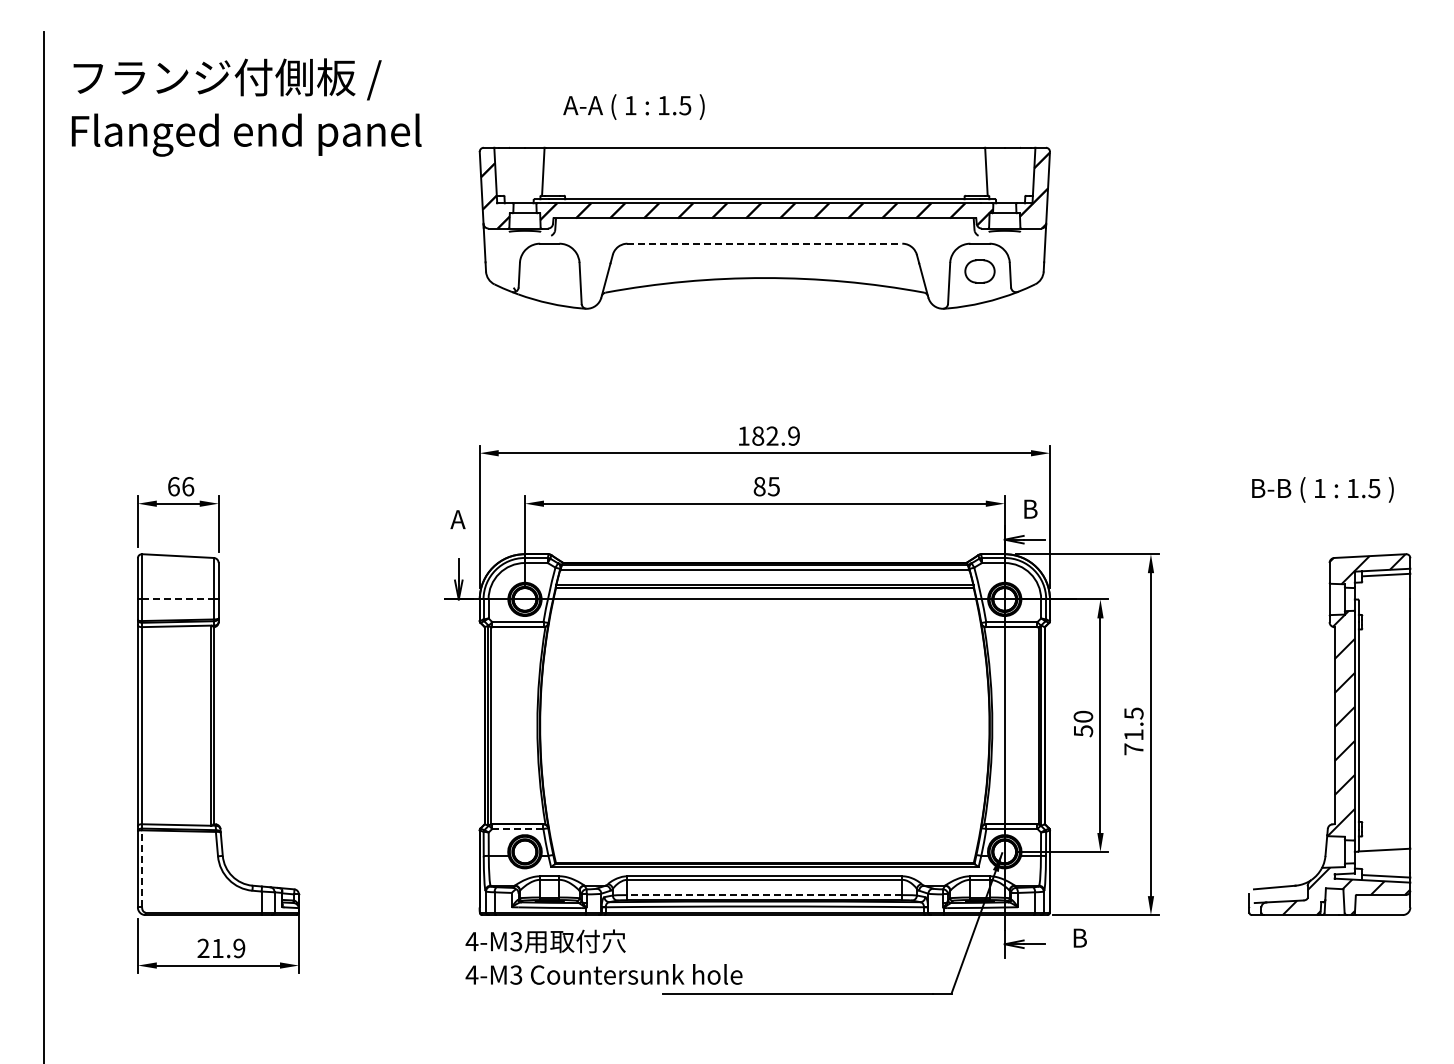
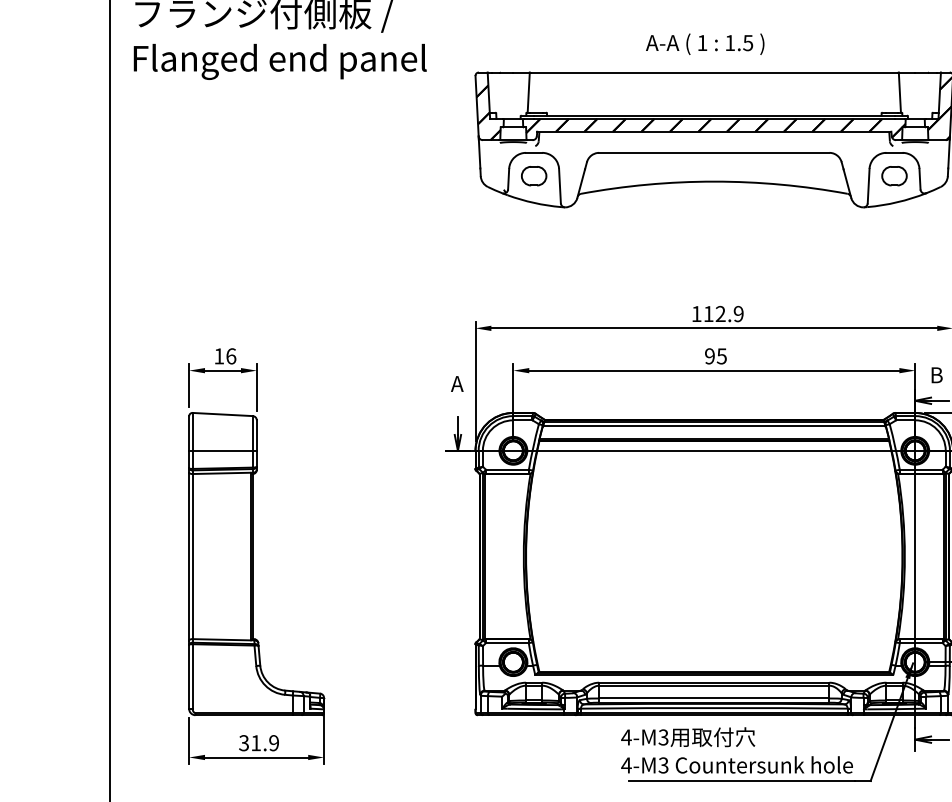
text: (633, 106) -> (704, 43), moved
line: (765, 243) -> (714, 152), dashed -> solid
part: (549, 271) -> (533, 176), added
text: (758, 435) -> (708, 313), 182.9 -> 112.9
text: (173, 486) -> (218, 356), 66 -> 16
text: (759, 486) -> (709, 356), 85 -> 95
line: (178, 599) -> (223, 450), dashed -> solid
line: (517, 828) -> (507, 642), dashed -> solid
line: (142, 868) -> (193, 676), dashed -> solid
line: (764, 895) -> (714, 698), dashed -> solid
text: (203, 948) -> (244, 743), 21.9 -> 31.9
text: (603, 956) -> (736, 749), moved

